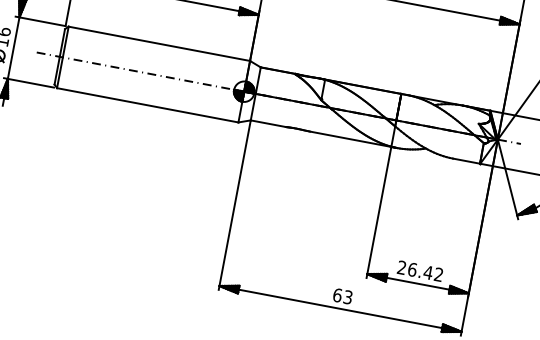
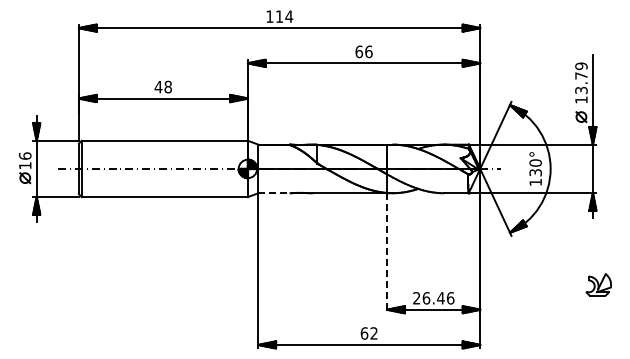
line: (269, 124) -> (275, 193), solid -> dashed
line: (379, 212) -> (387, 253), solid -> dashed
text: (438, 274) -> (450, 298), 26.42 -> 26.46
text: (347, 297) -> (373, 333), 63 -> 62

